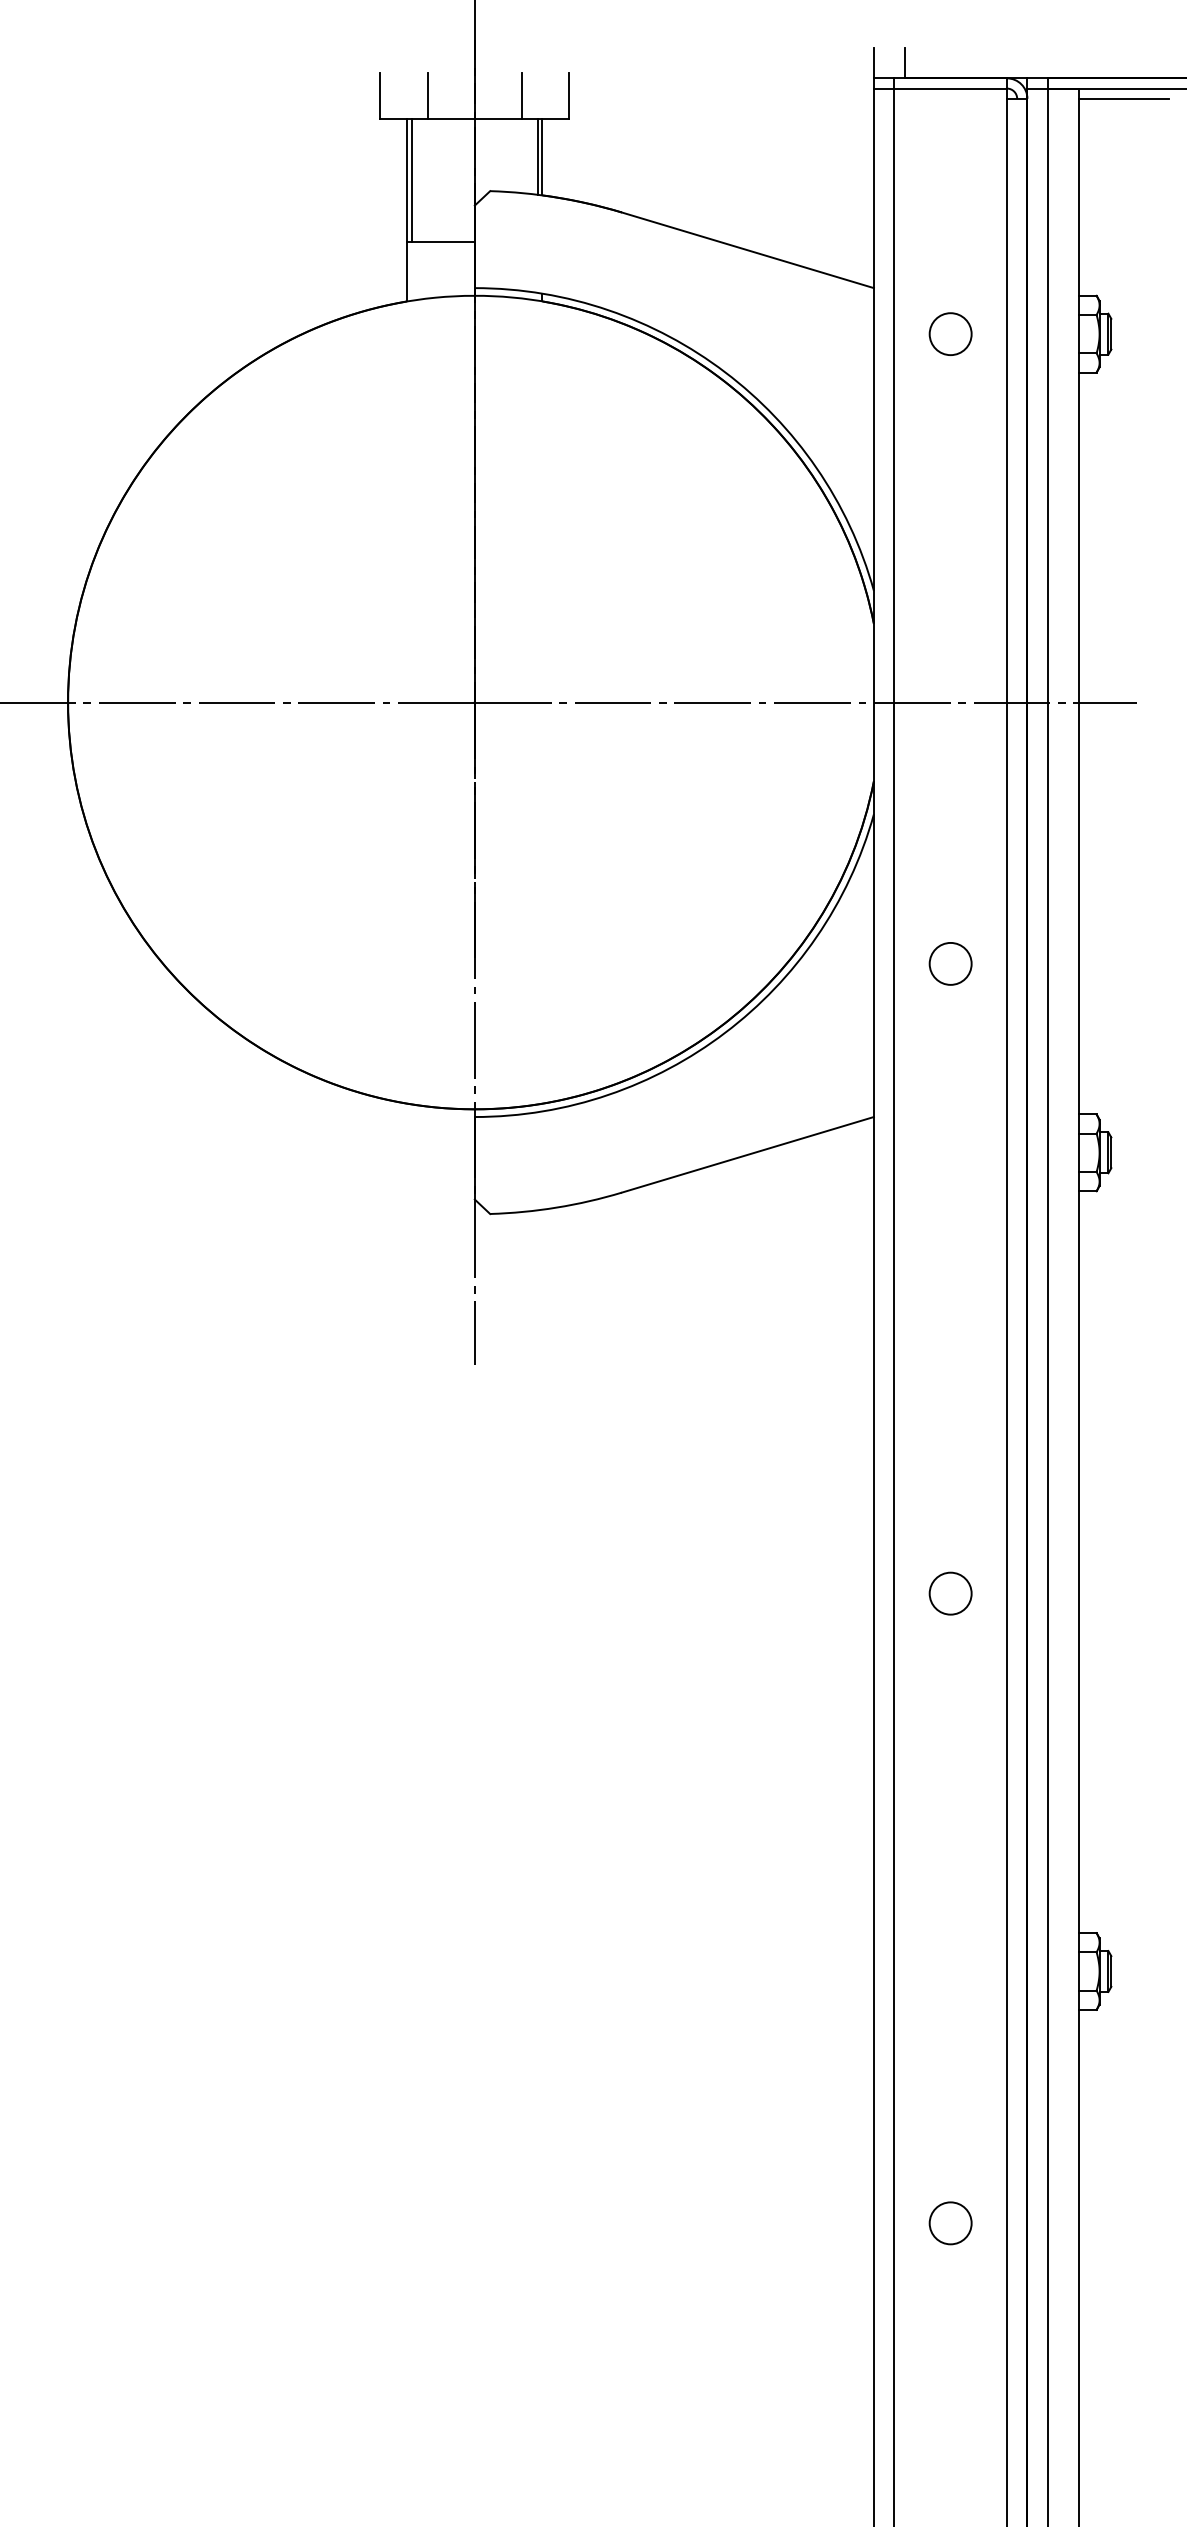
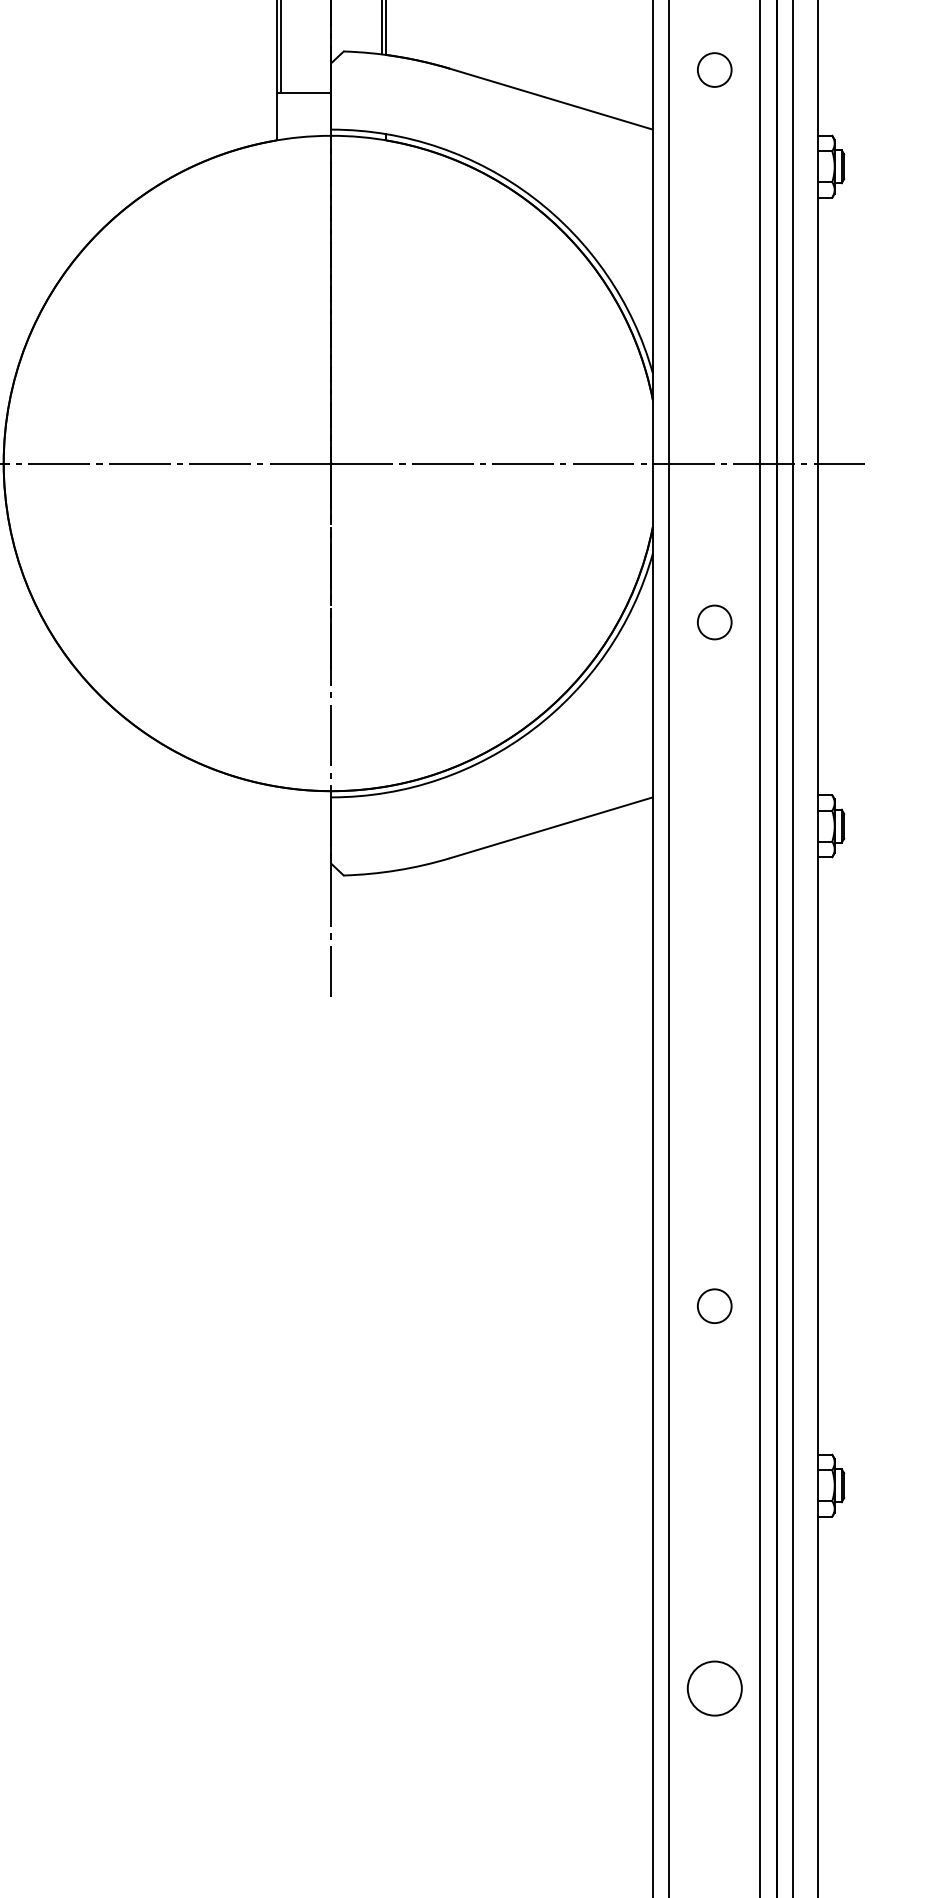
circle: (950, 333) -> (714, 69), moved
circle: (950, 963) -> (714, 622), moved
circle: (950, 1593) -> (714, 1306), moved
circle: (950, 2223) -> (714, 1688), size x1.6

